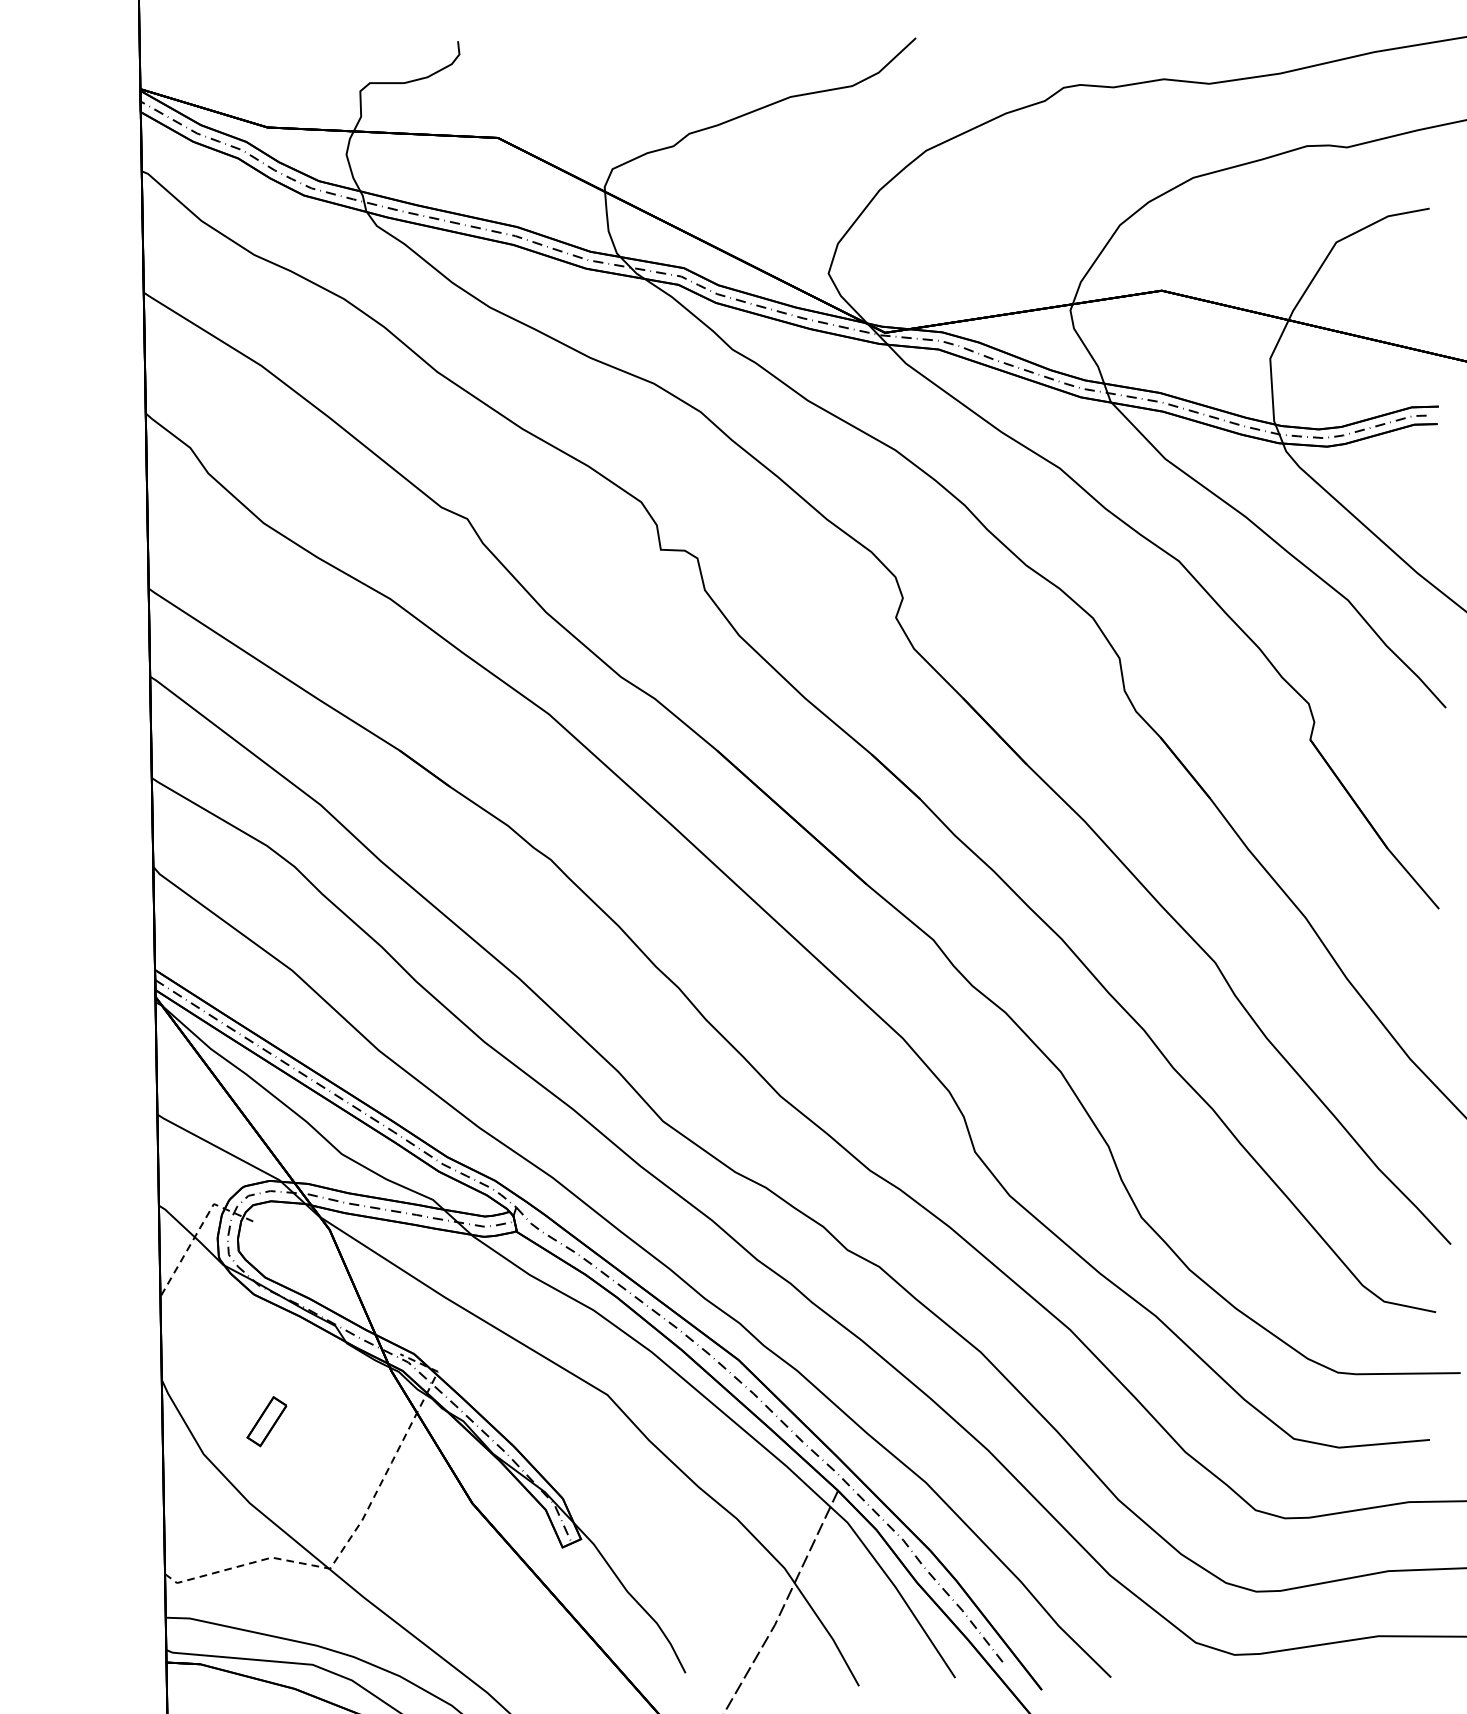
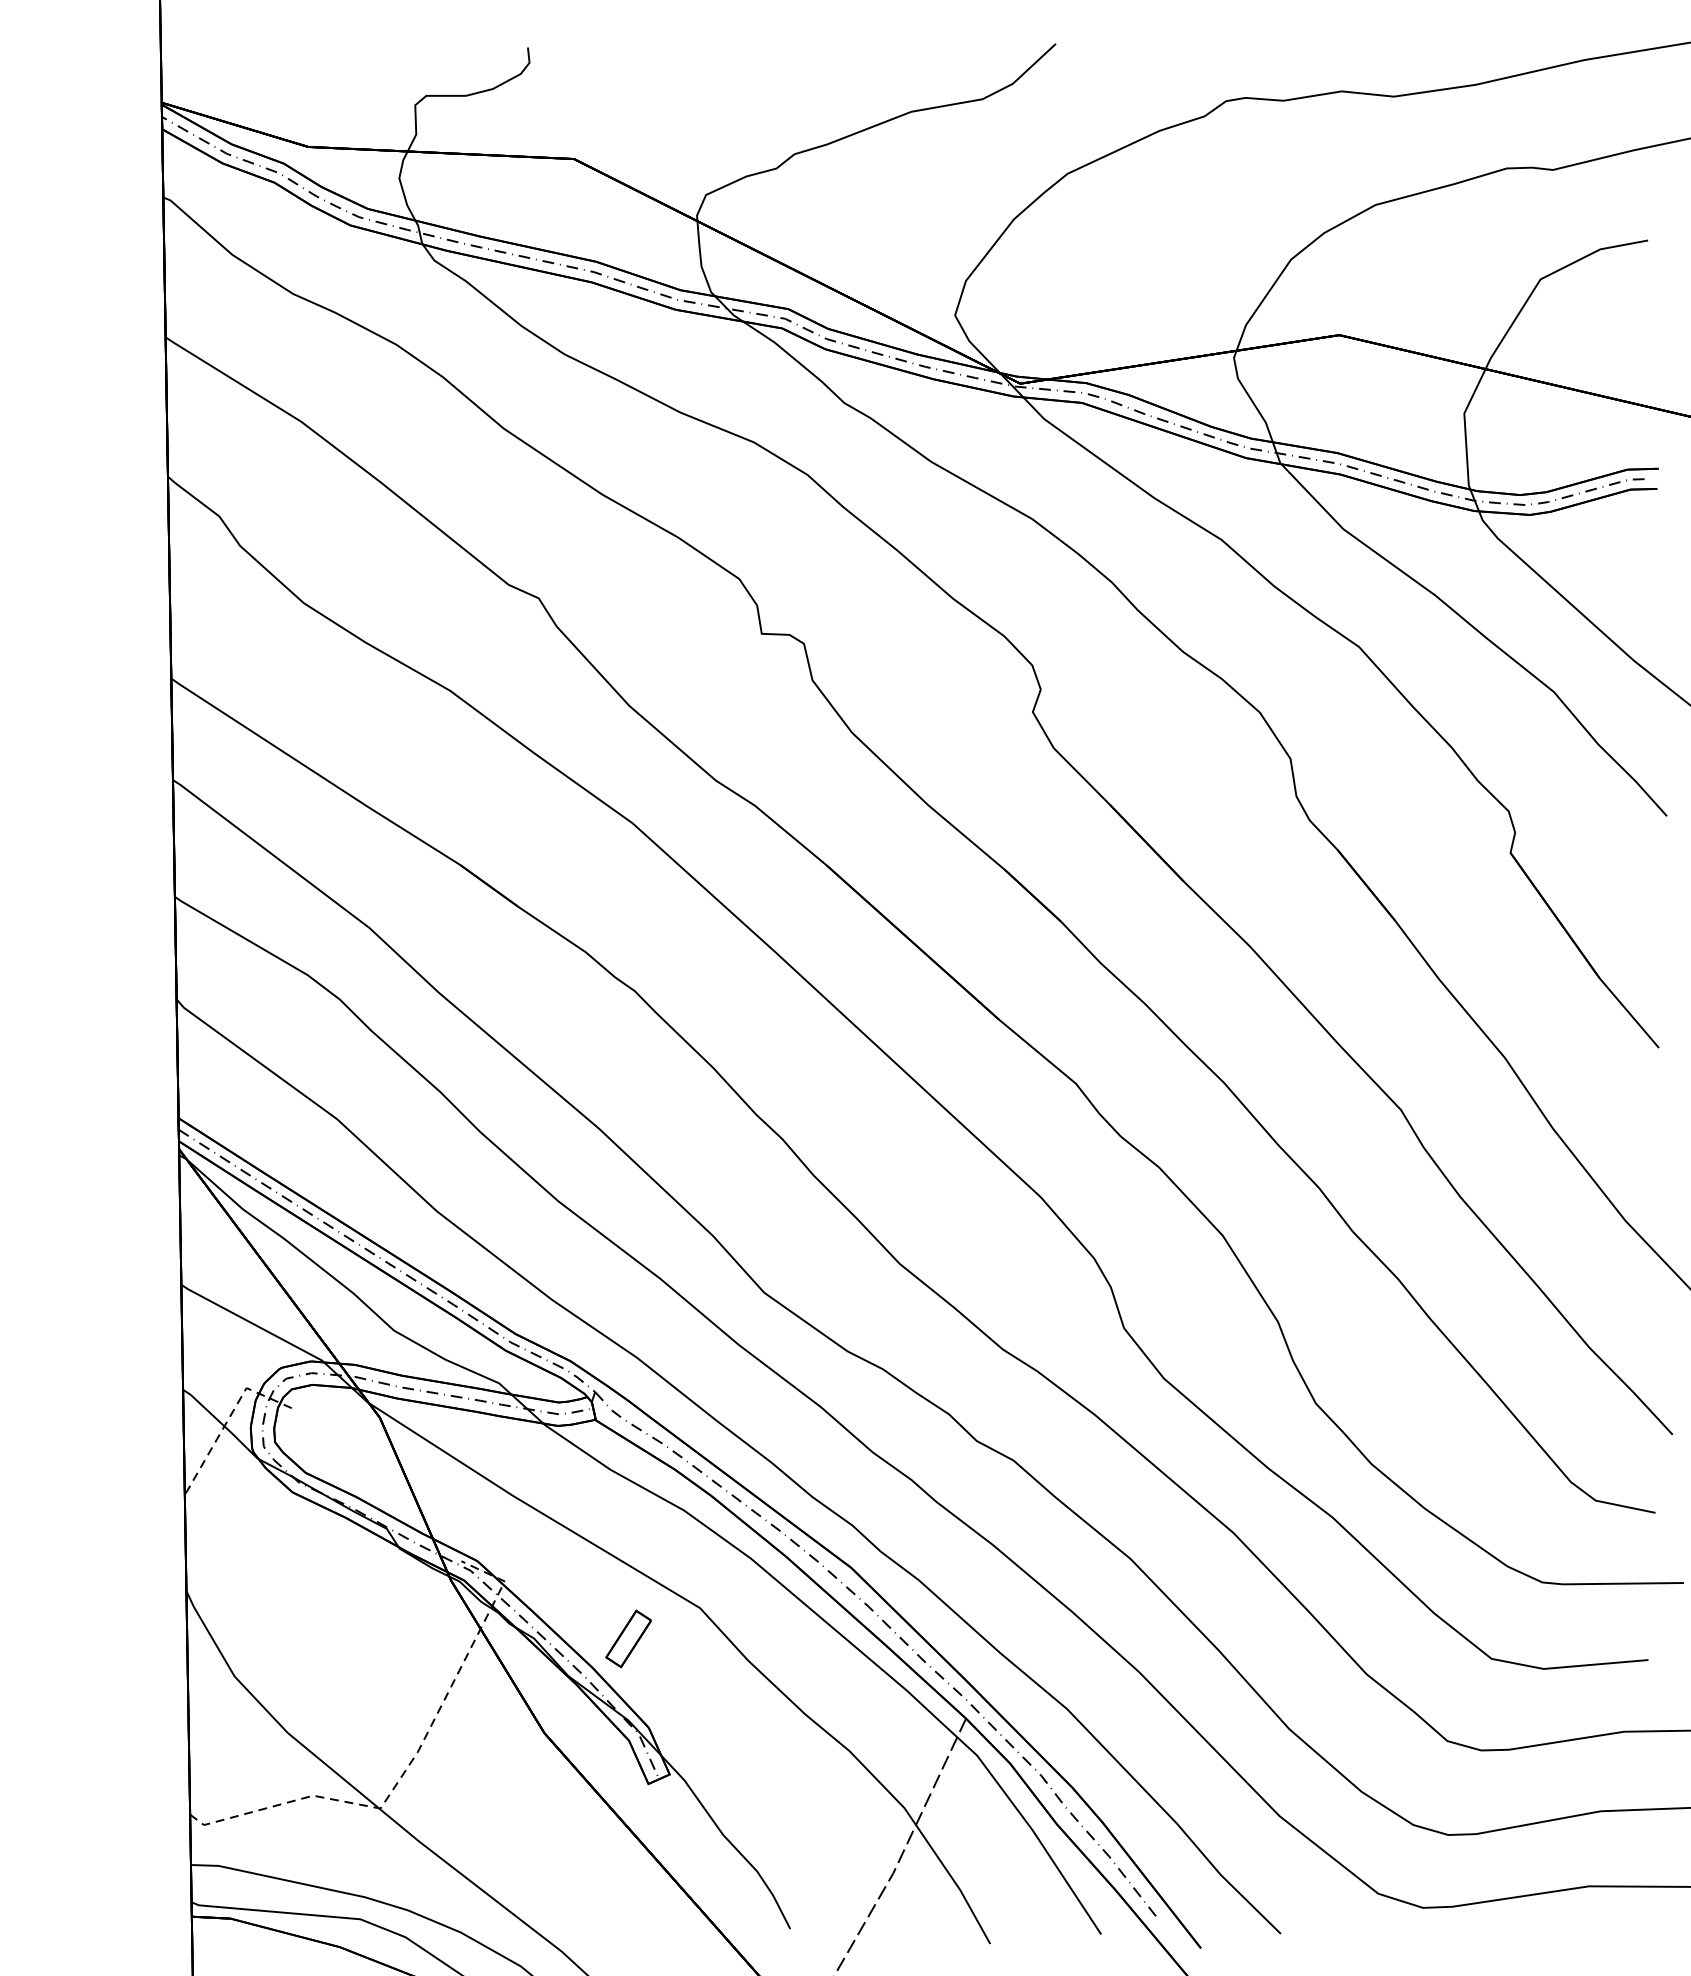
part: (266, 1421) -> (628, 1638), moved

